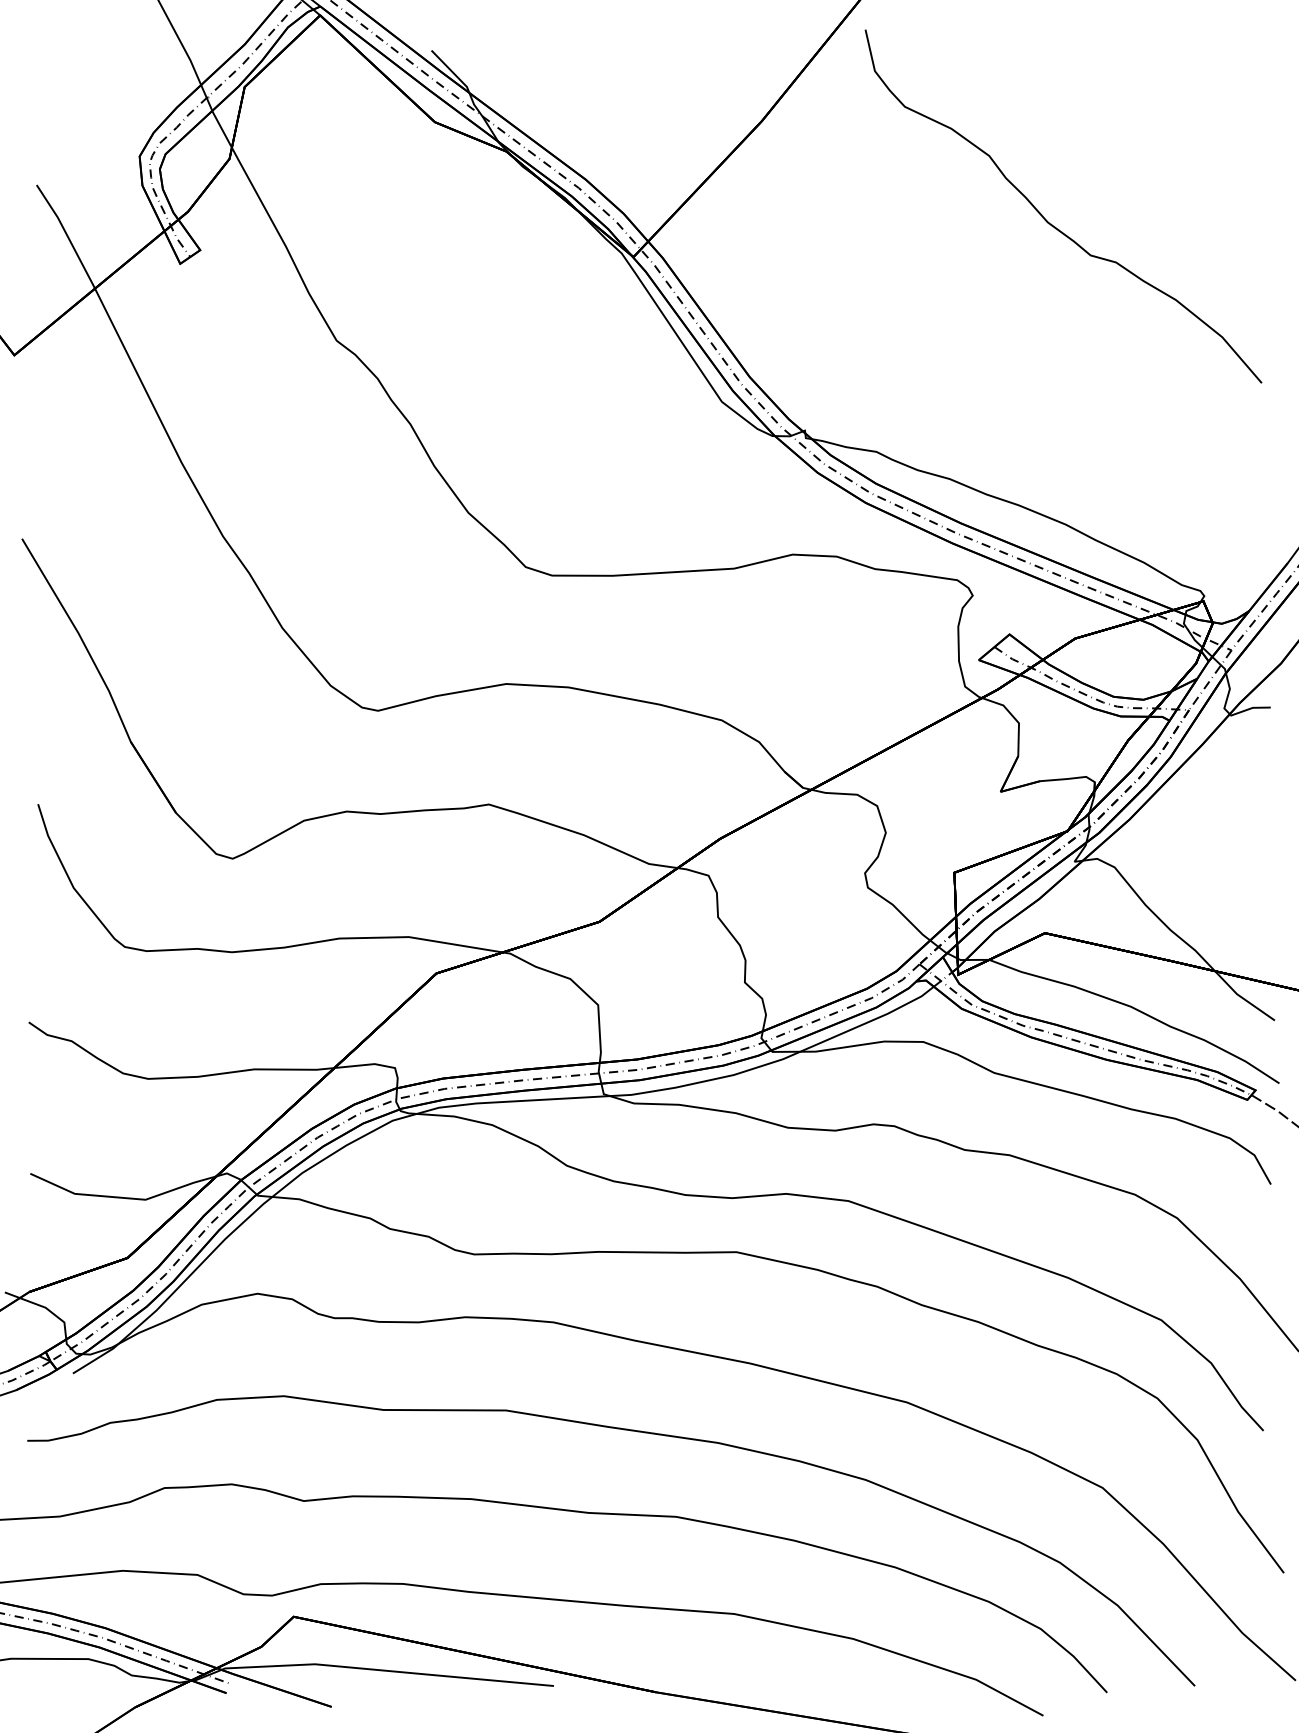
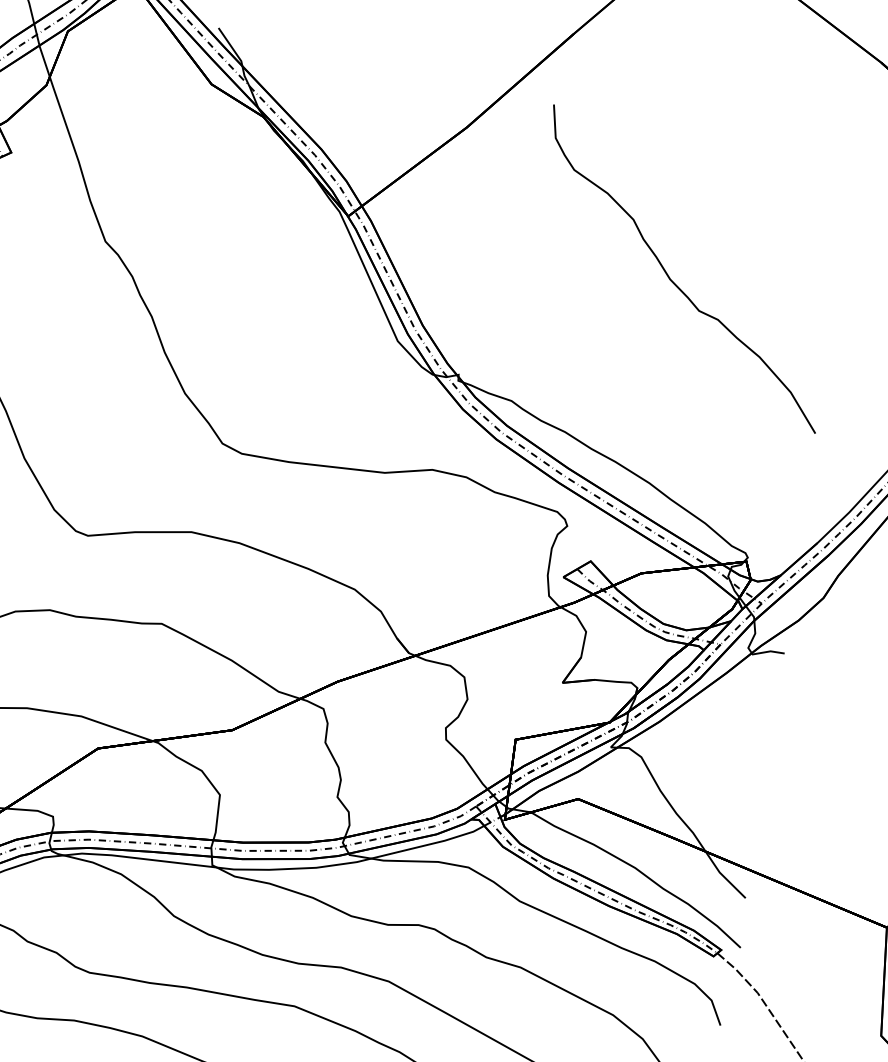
curve: (1051, 223) -> (672, 280), moved

